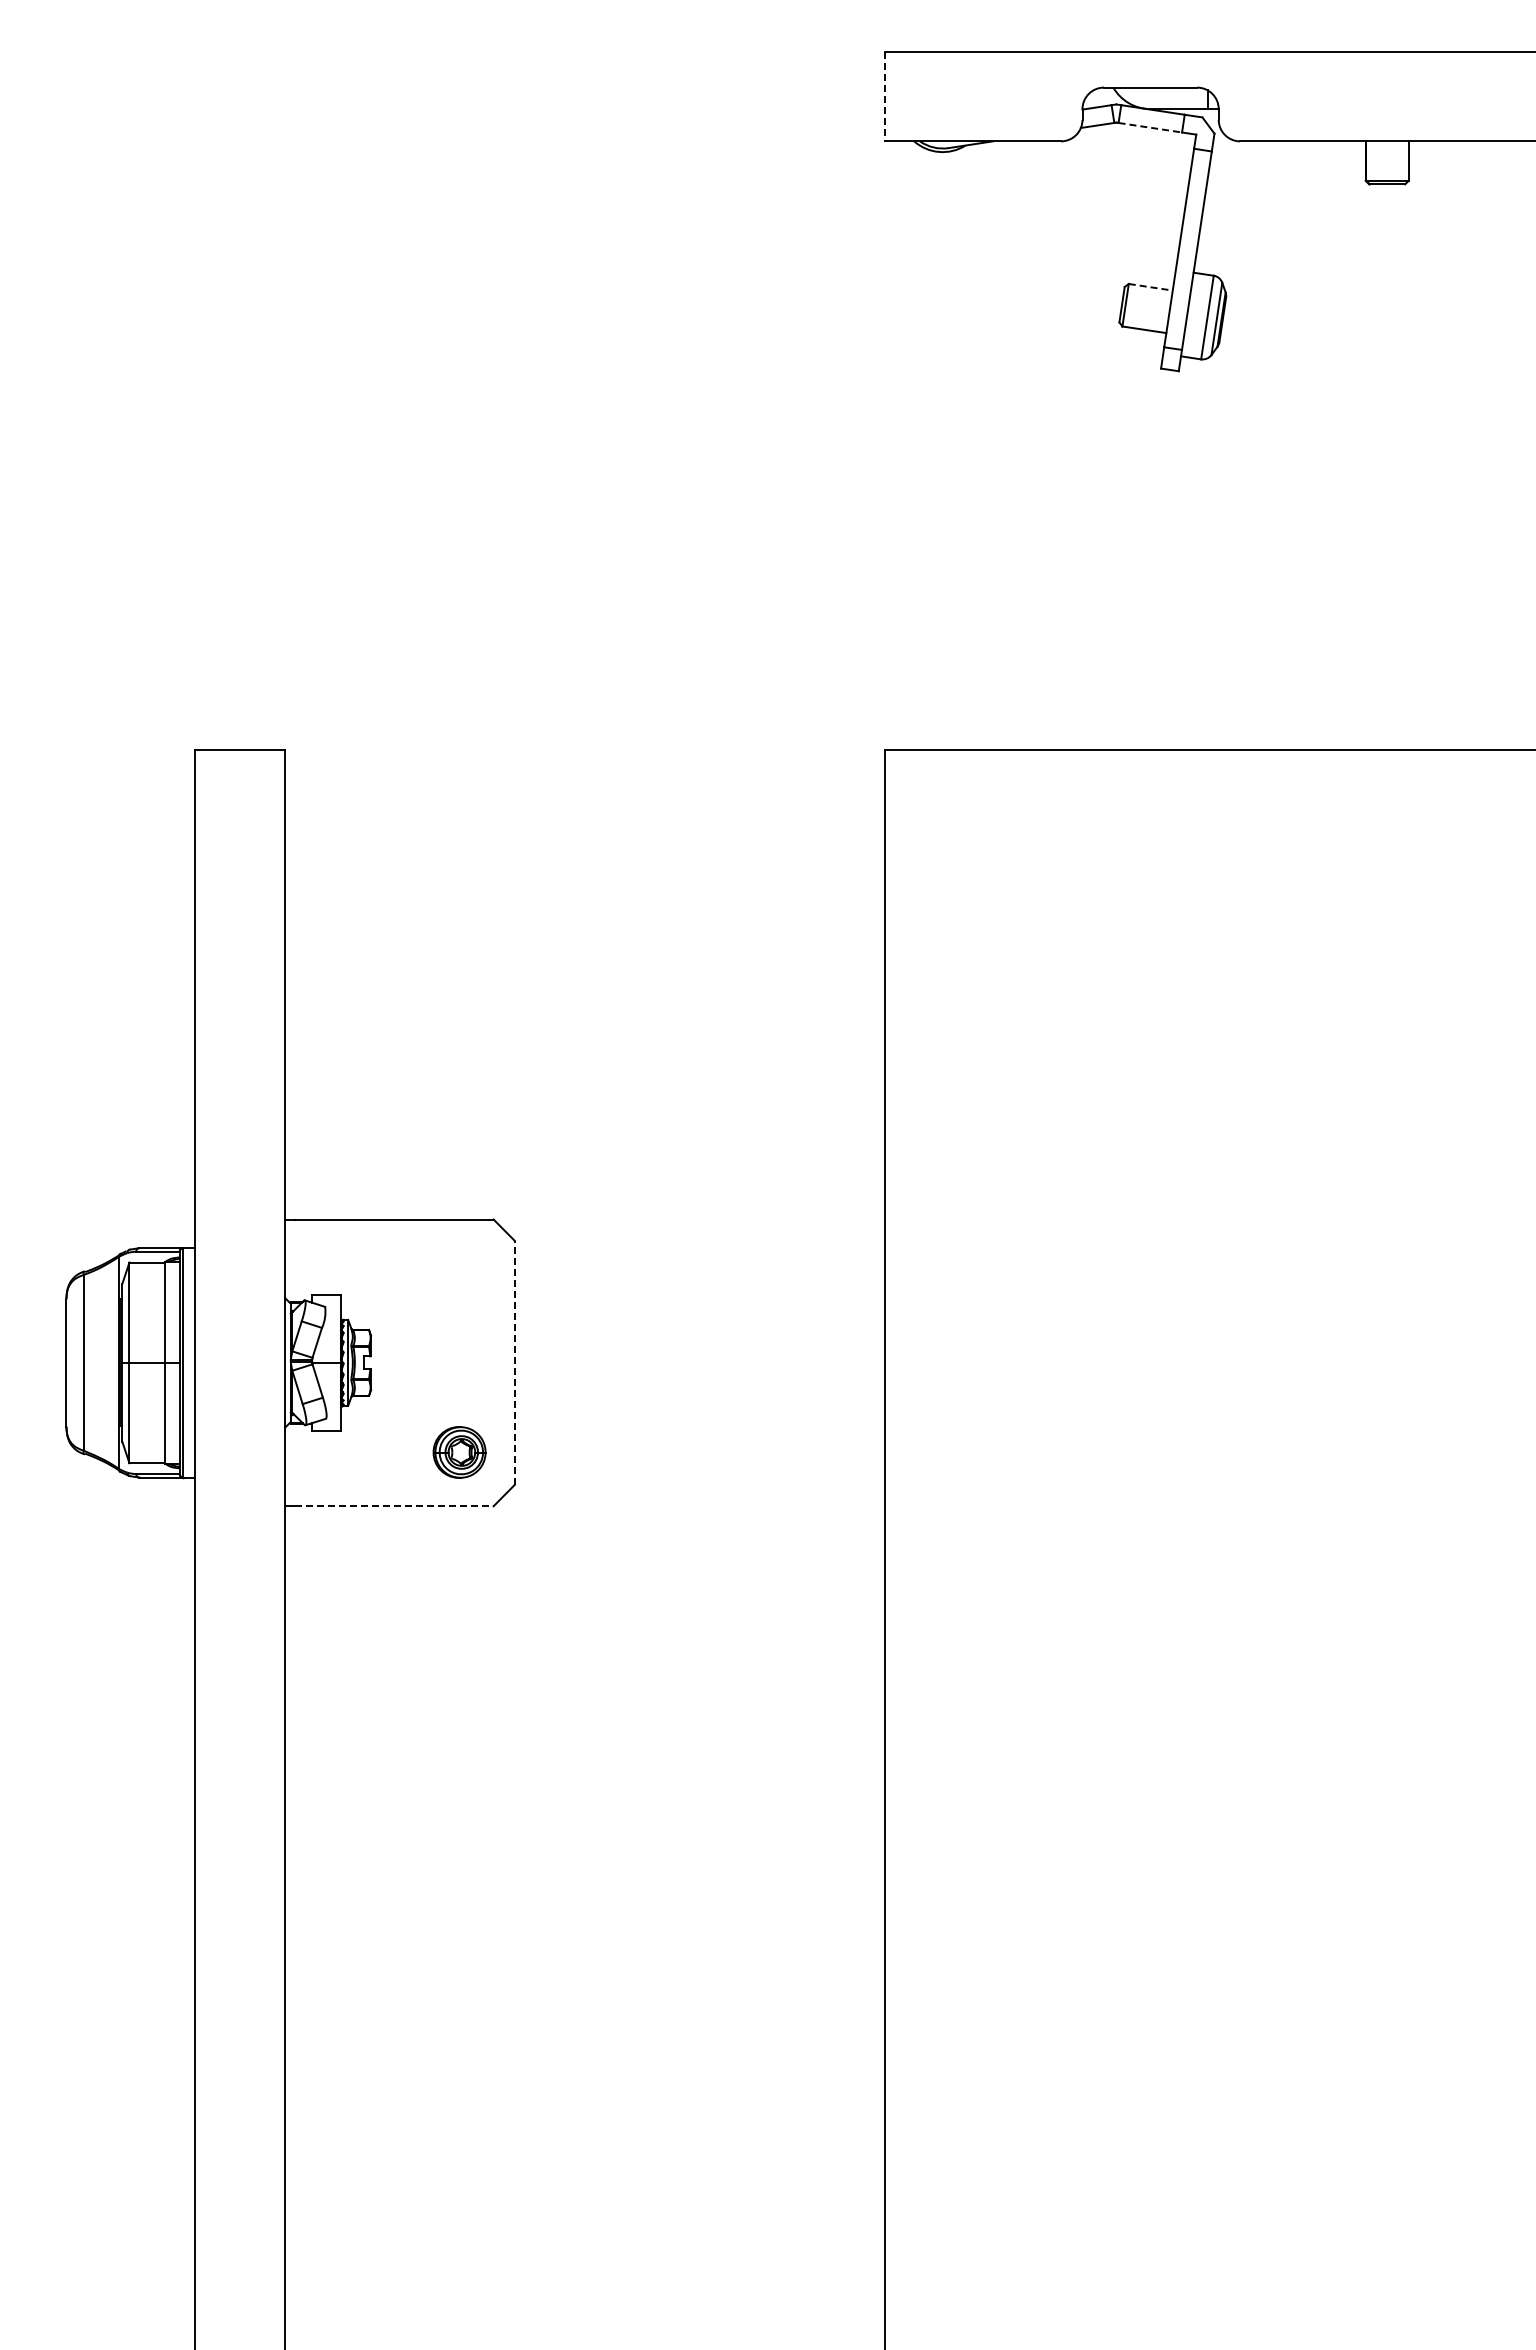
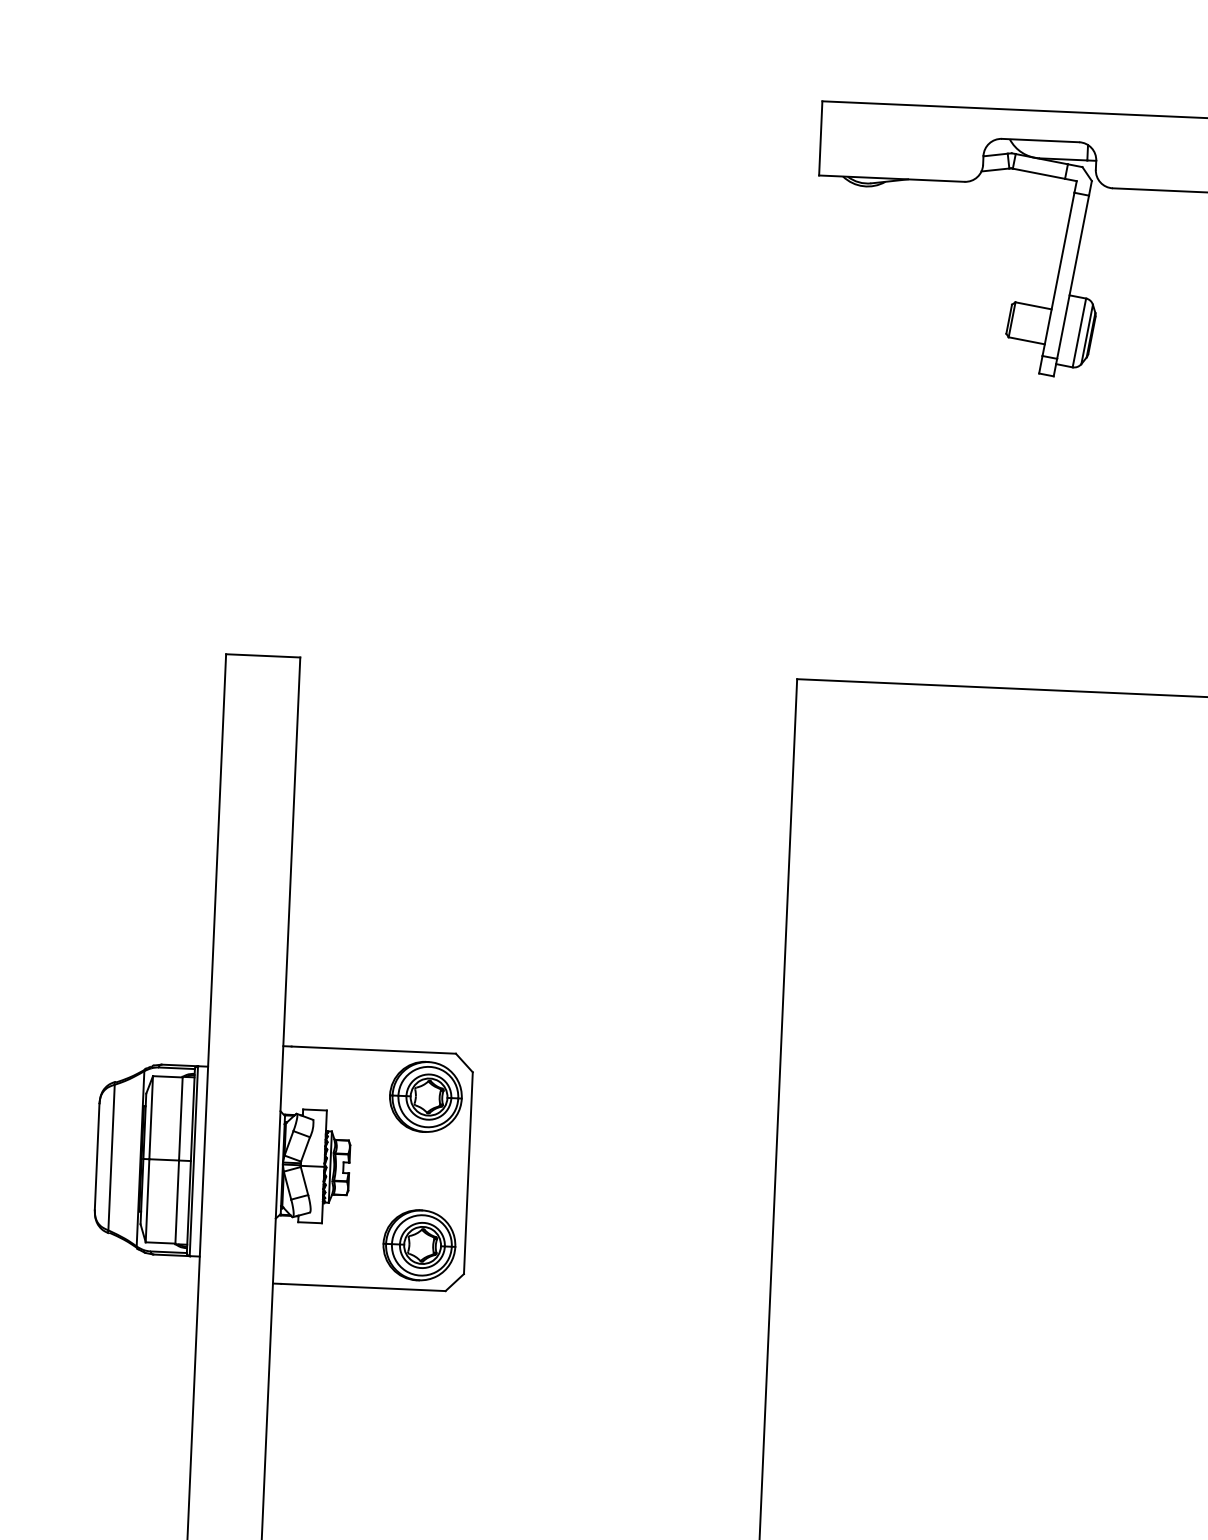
line: (885, 96) -> (820, 138), dashed -> solid
line: (1150, 127) -> (1039, 173), dashed -> solid
line: (1151, 287) -> (1034, 306), dashed -> solid
part: (459, 1273) -> (425, 1097), added
line: (514, 1362) -> (468, 1172), dashed -> solid
part: (459, 1452) -> (419, 1245), size x1.67
line: (394, 1506) -> (363, 1287), dashed -> solid

